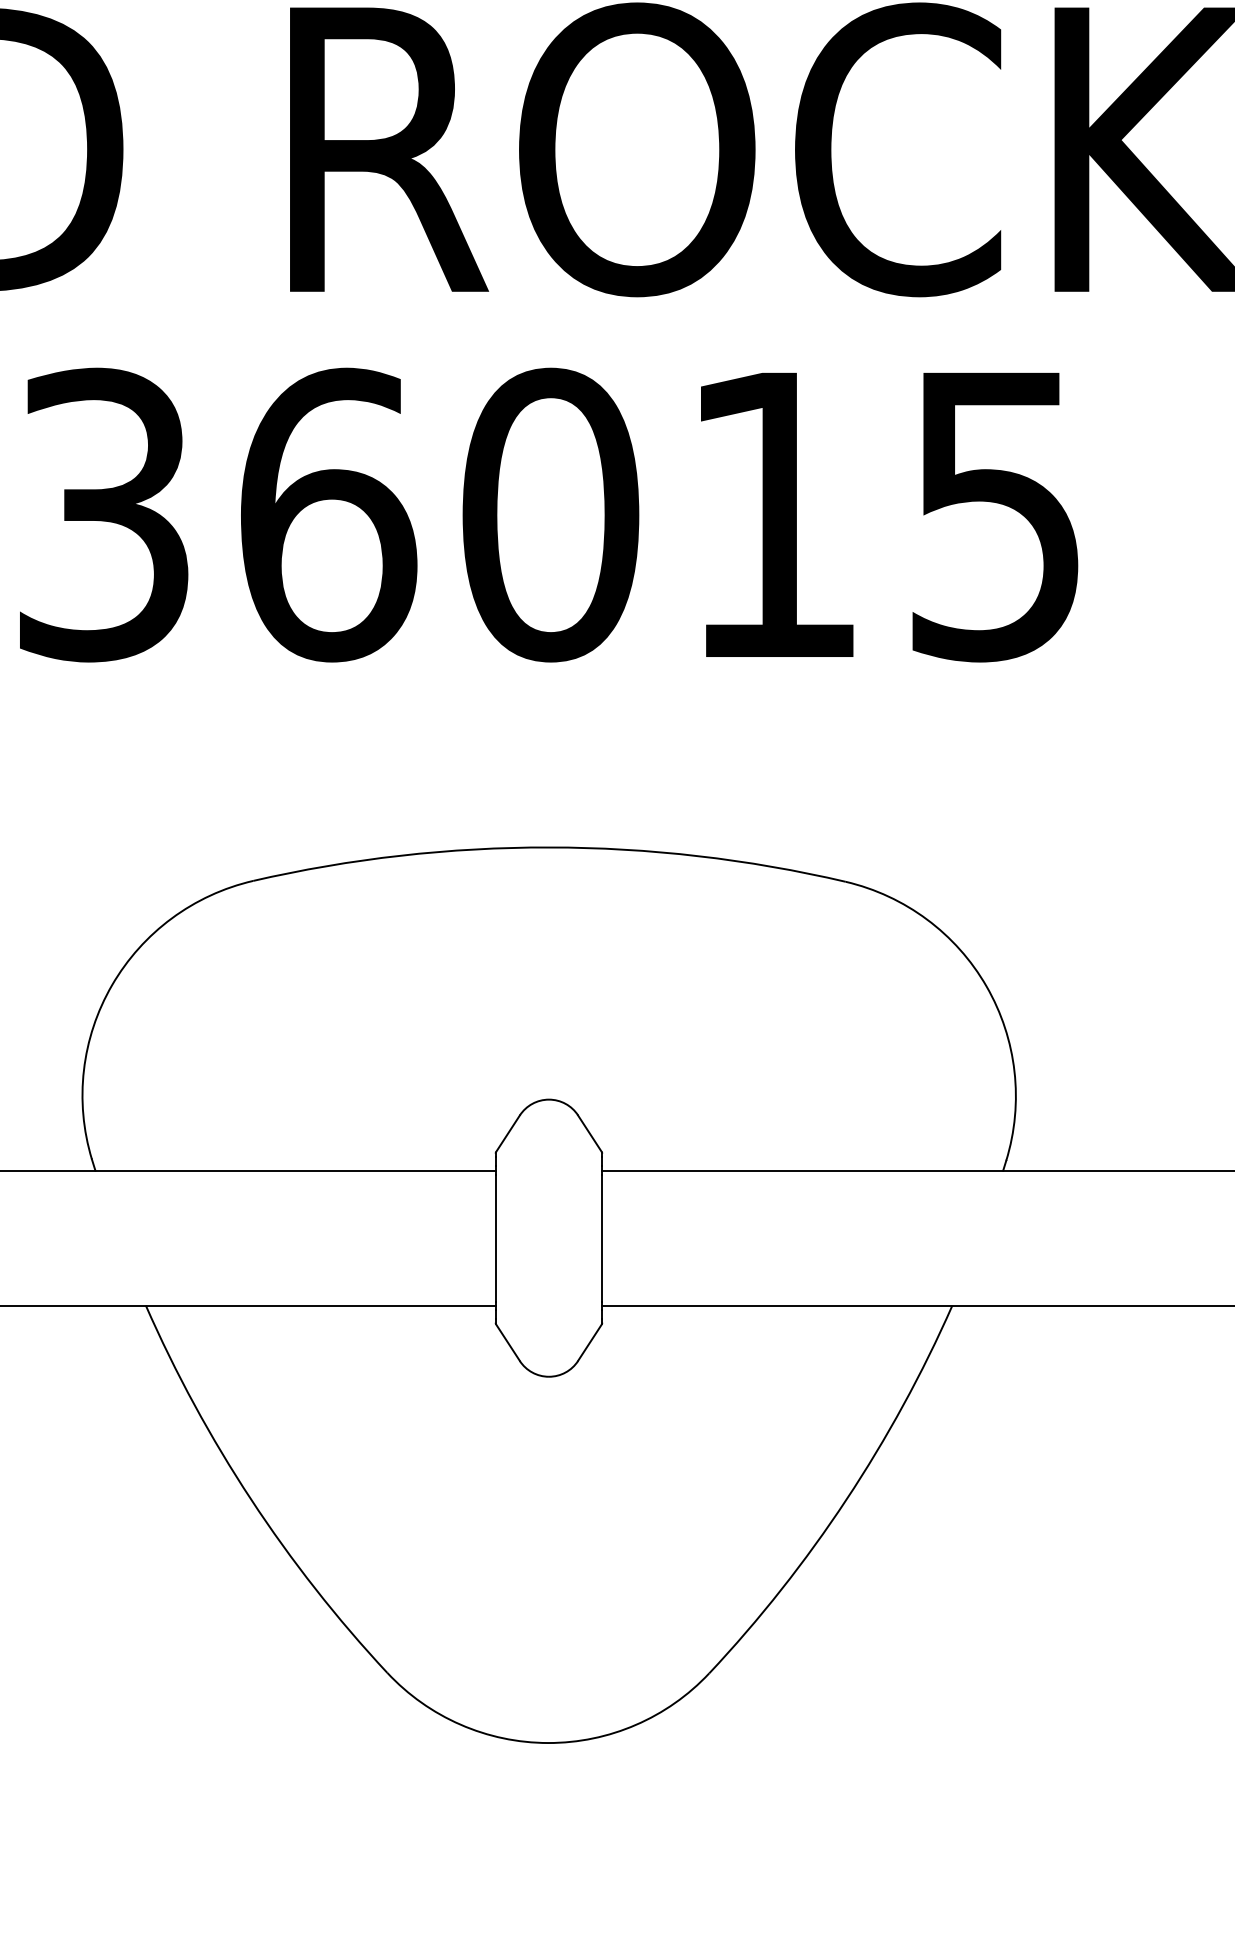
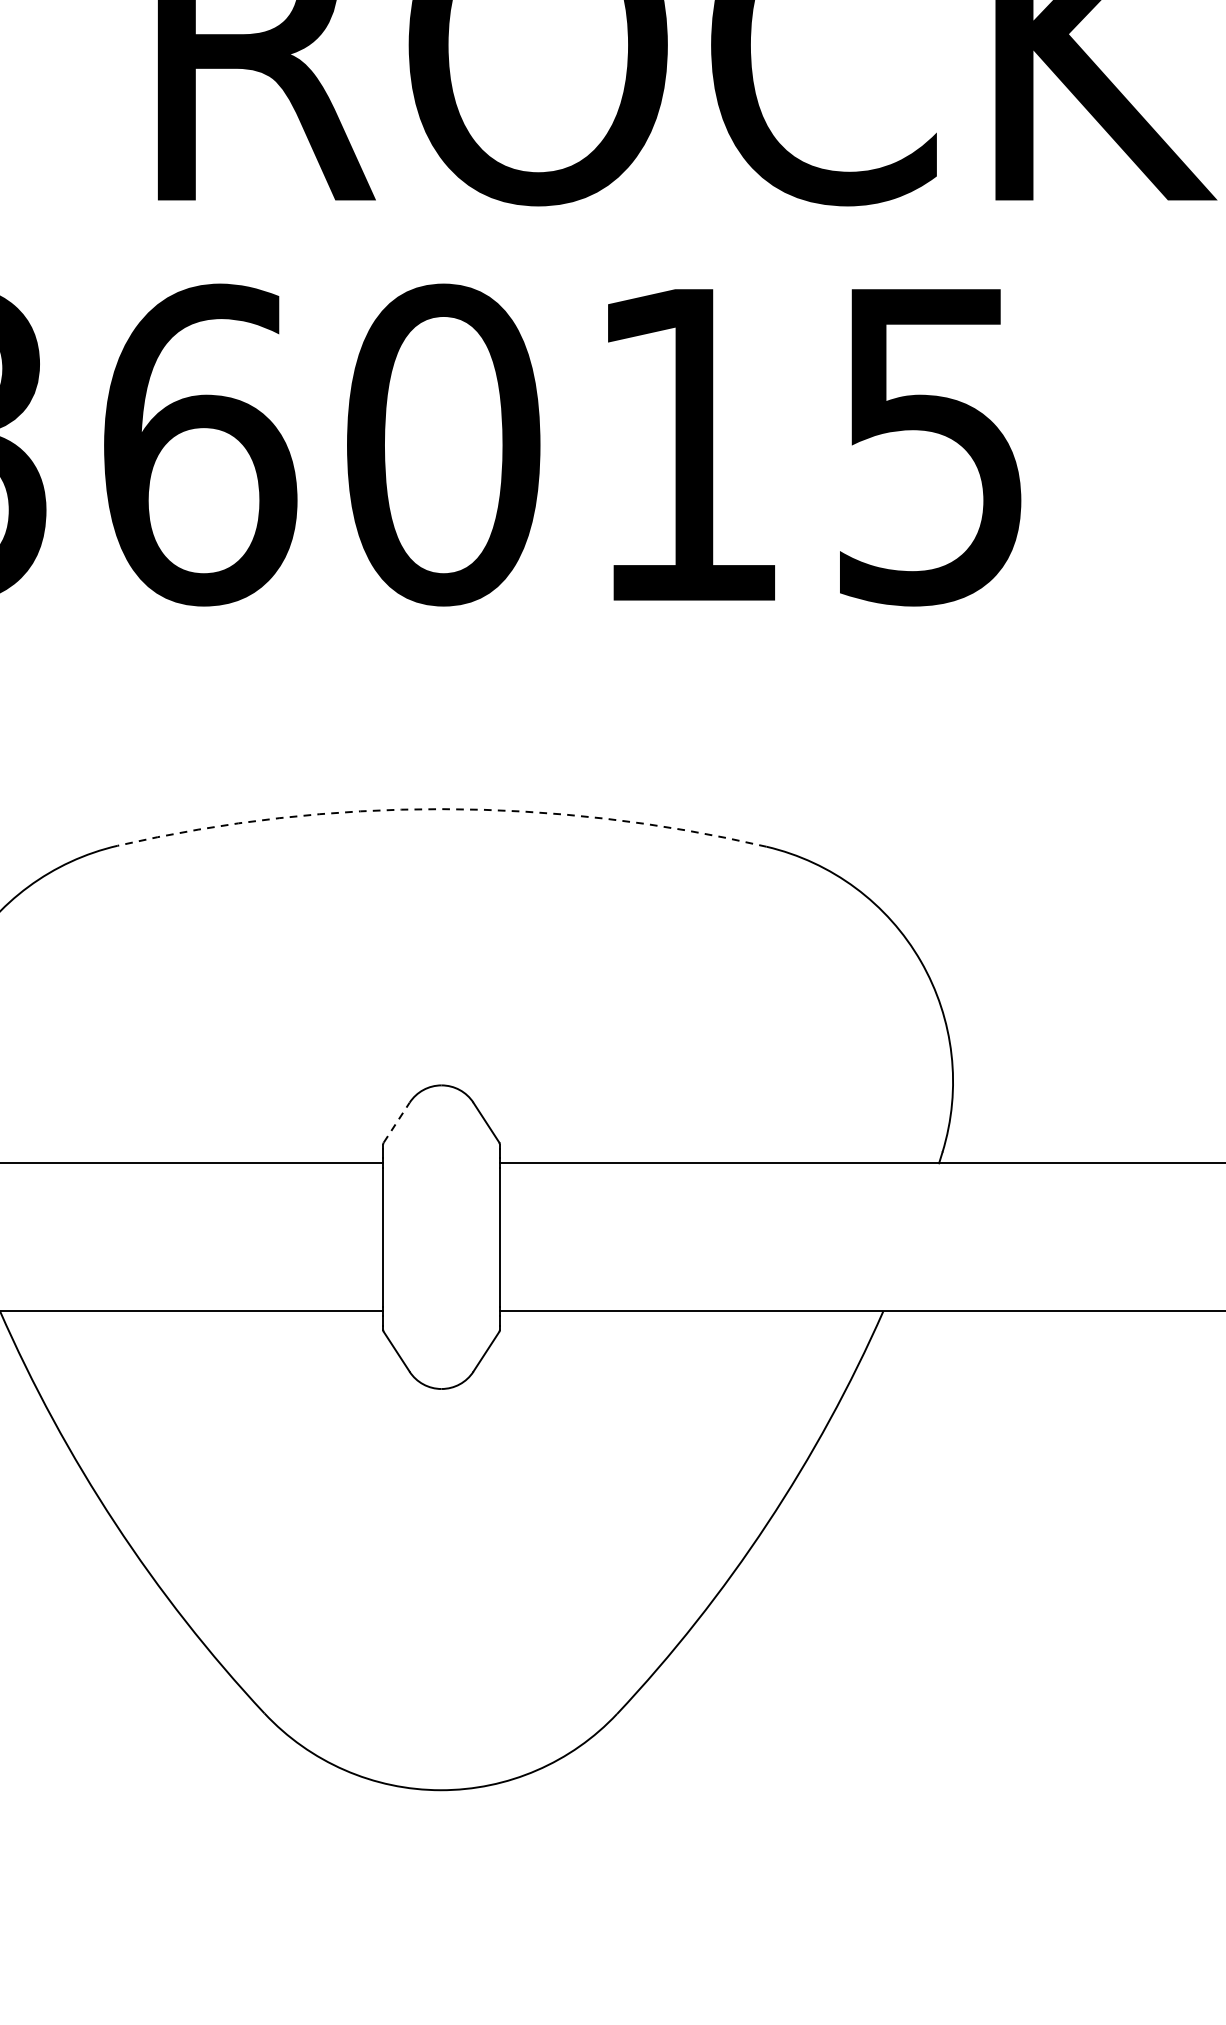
arc: (549, 847) -> (442, 809), solid -> dashed
line: (508, 1133) -> (397, 1122), solid -> dashed

